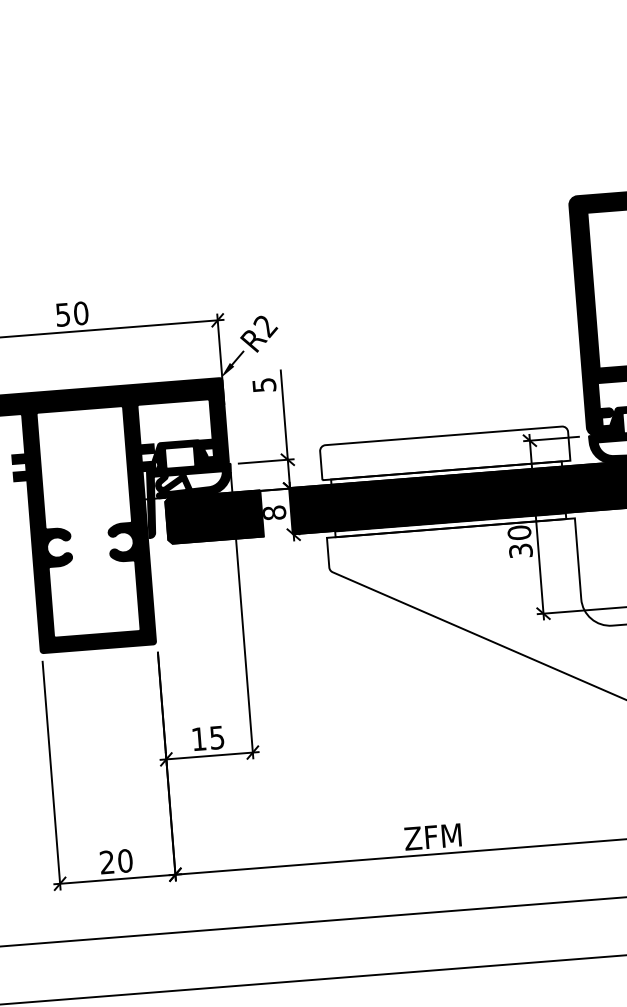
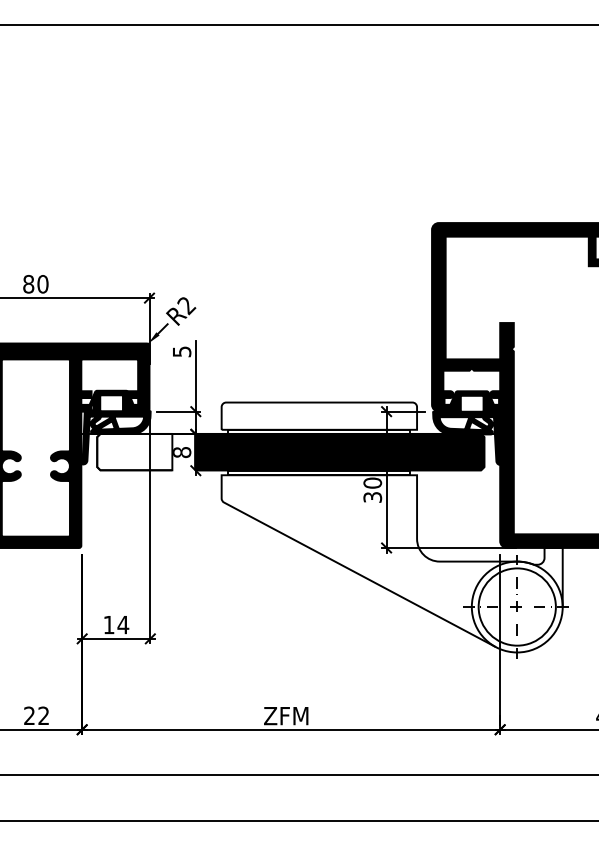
text: (62, 315) -> (28, 284), 50 -> 80
fill: (214, 516) -> (134, 451), removed
text: (217, 738) -> (123, 625), 15 -> 14
text: (124, 860) -> (43, 715), 20 -> 22

